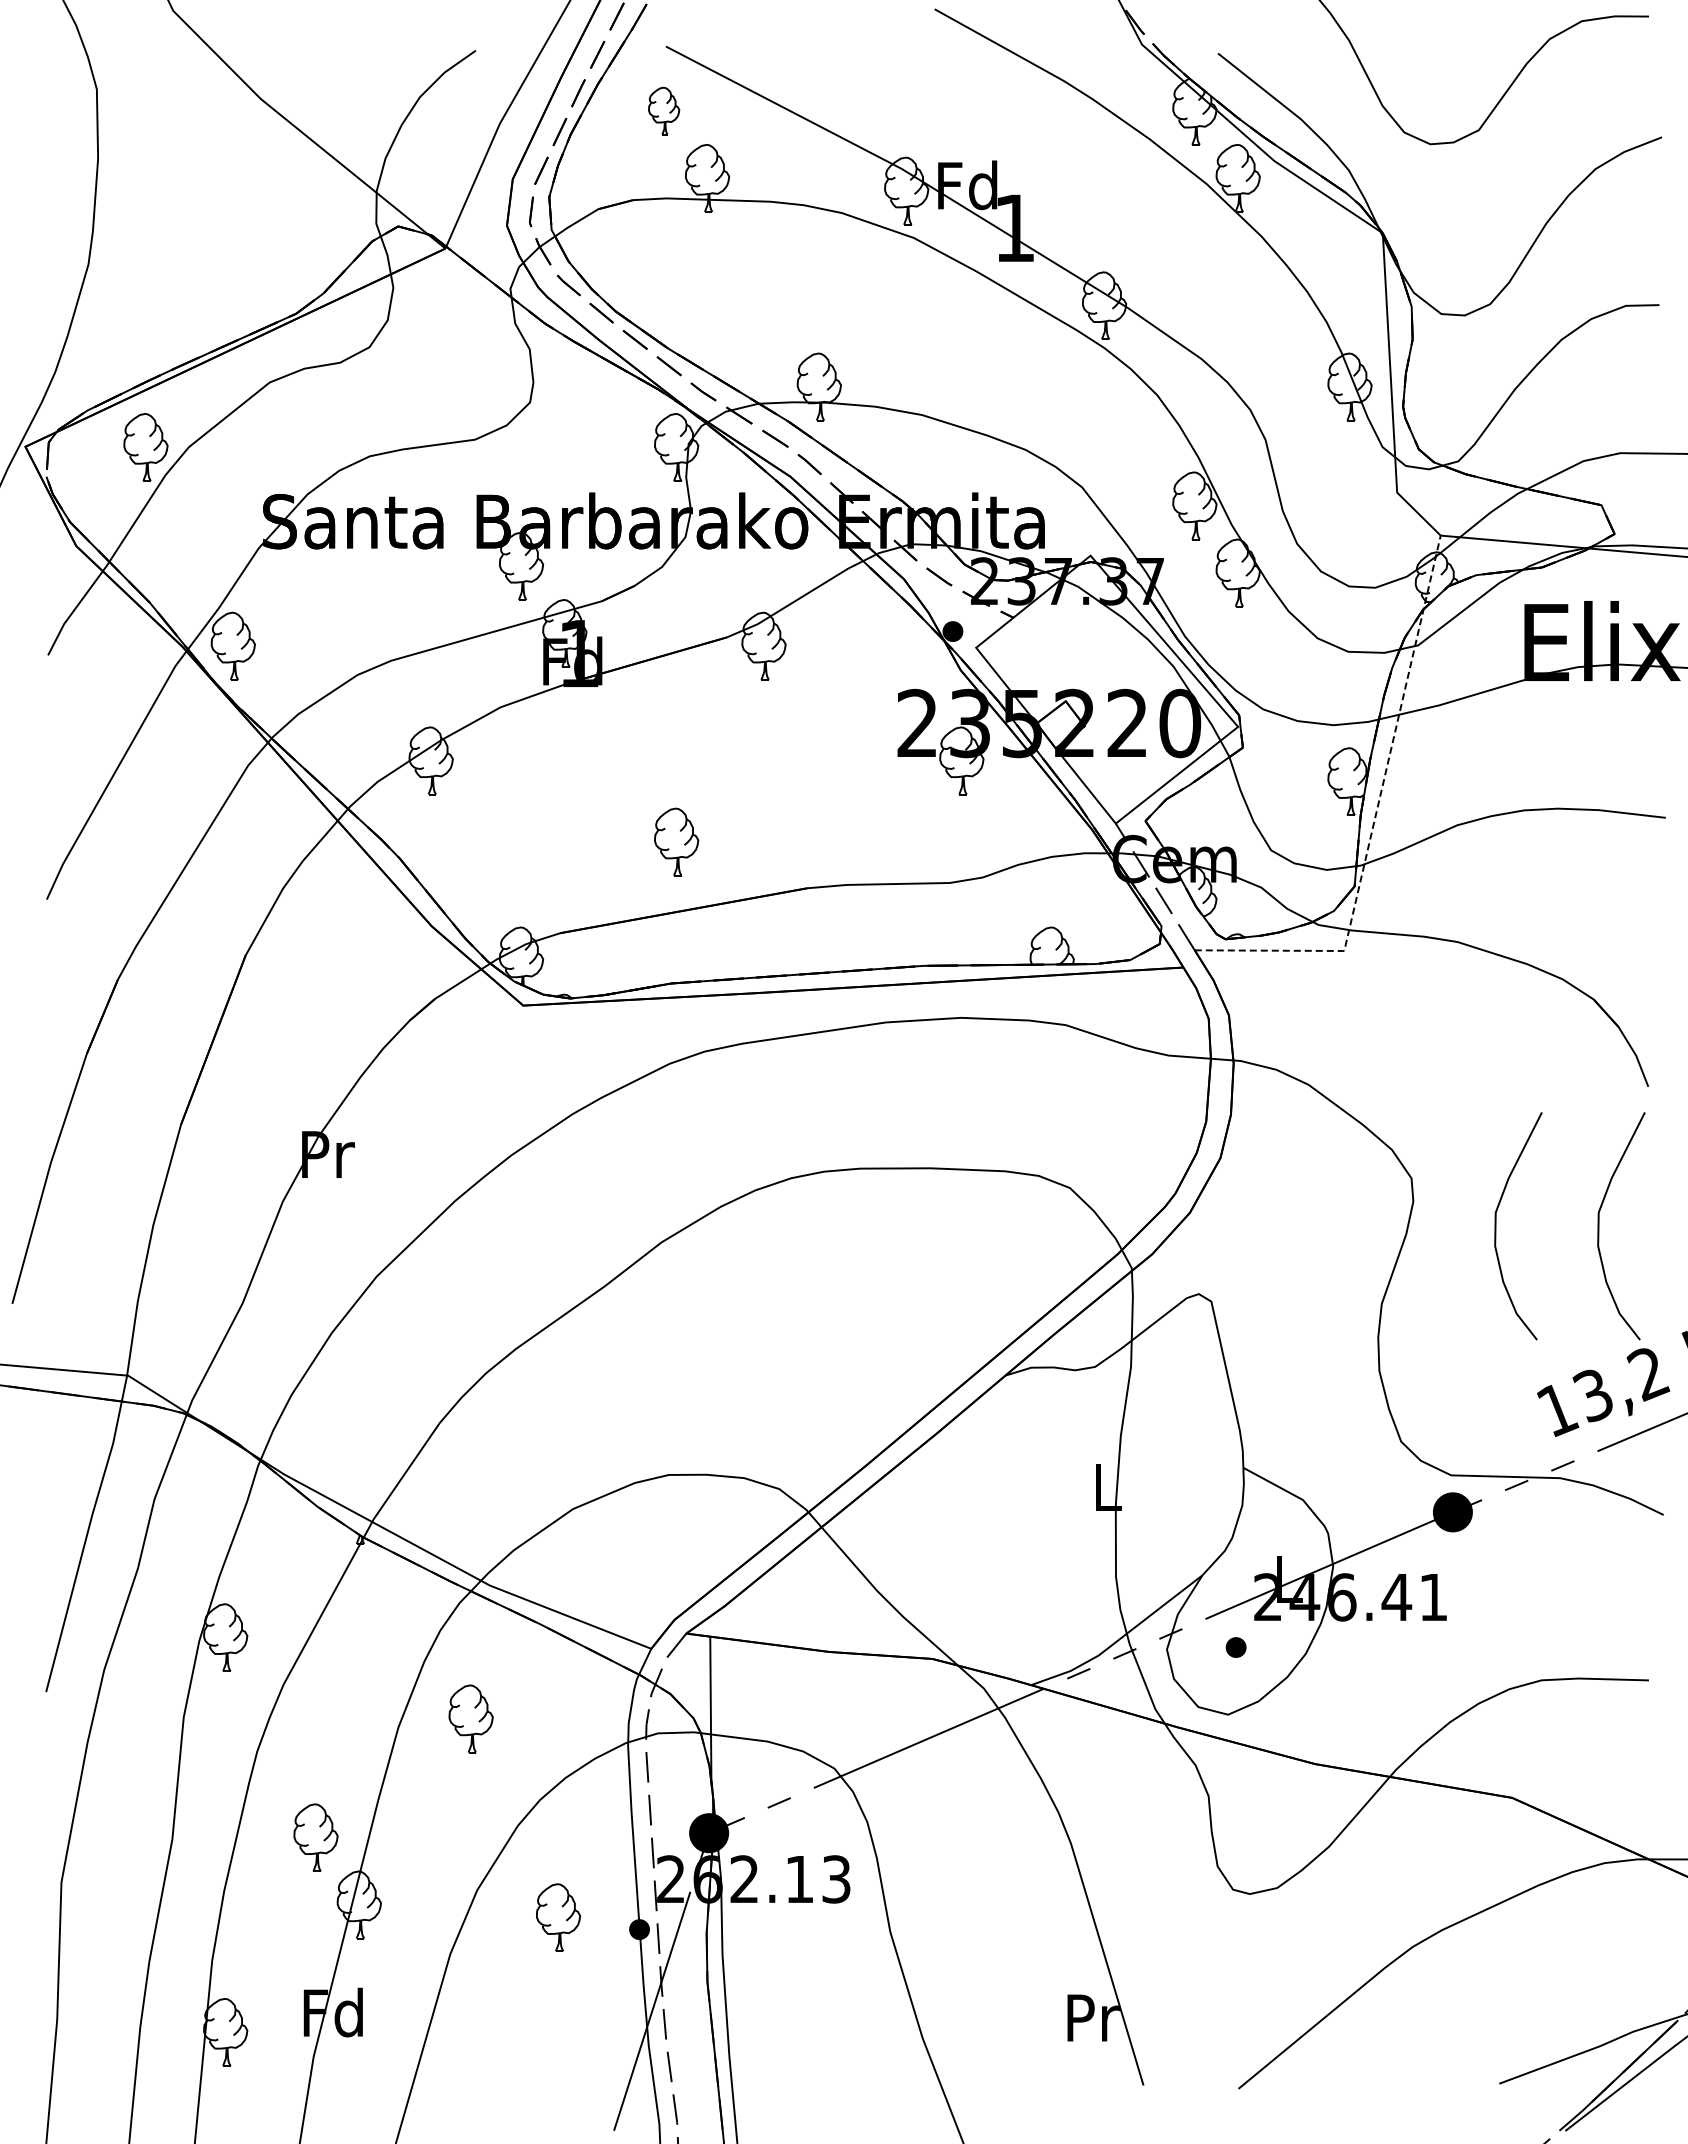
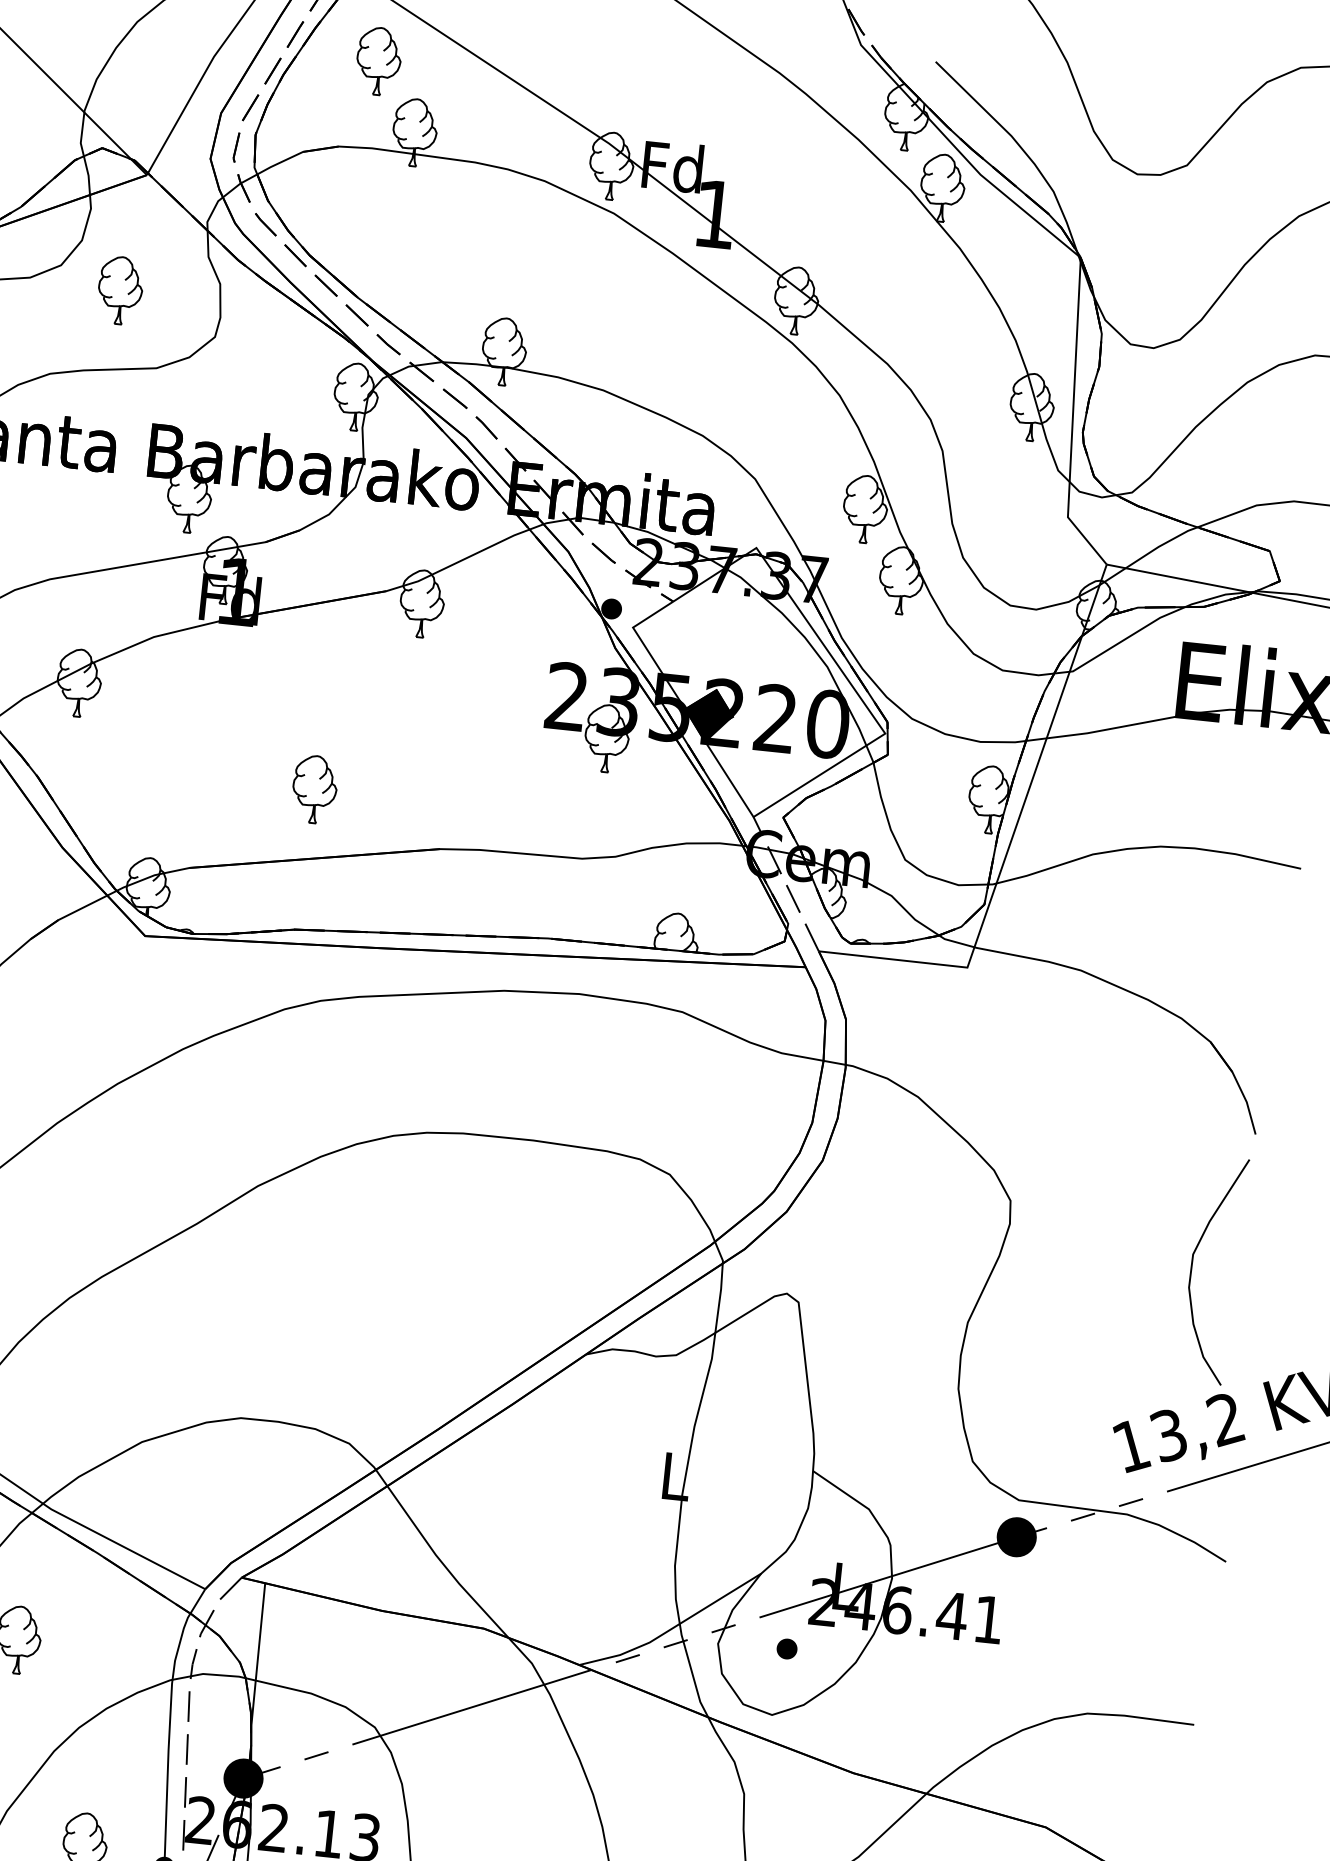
part: (663, 110) -> (378, 60), size x1.43
part: (430, 365) -> (119, 289), added
fill: (1060, 724) -> (708, 712), added
line: (1375, 816) -> (1012, 837), dashed -> solid
curve: (1496, 1226) -> (1090, 1257), removed

